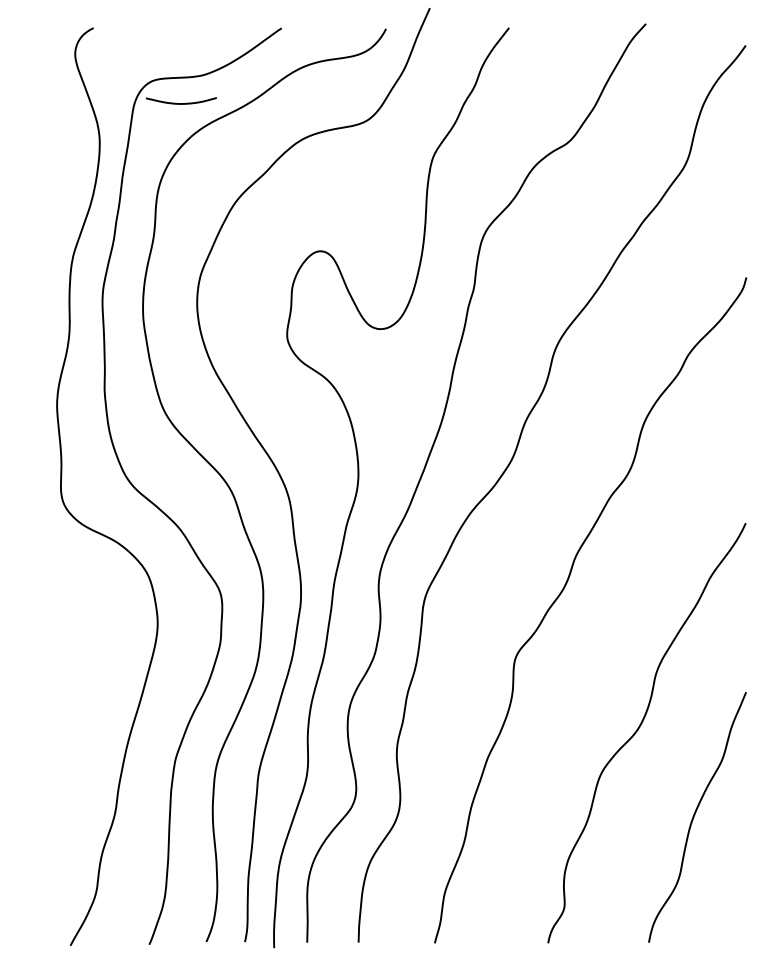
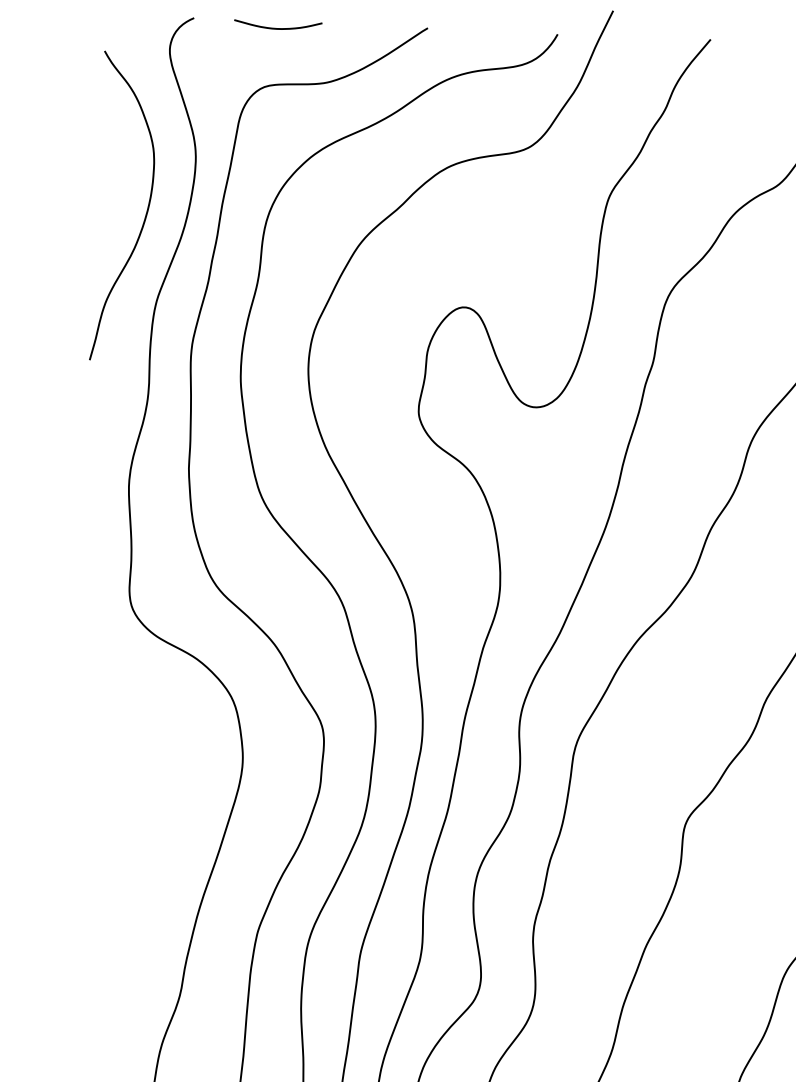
curve: (181, 103) -> (278, 28), moved
curve: (61, 184) -> (146, 210), added

